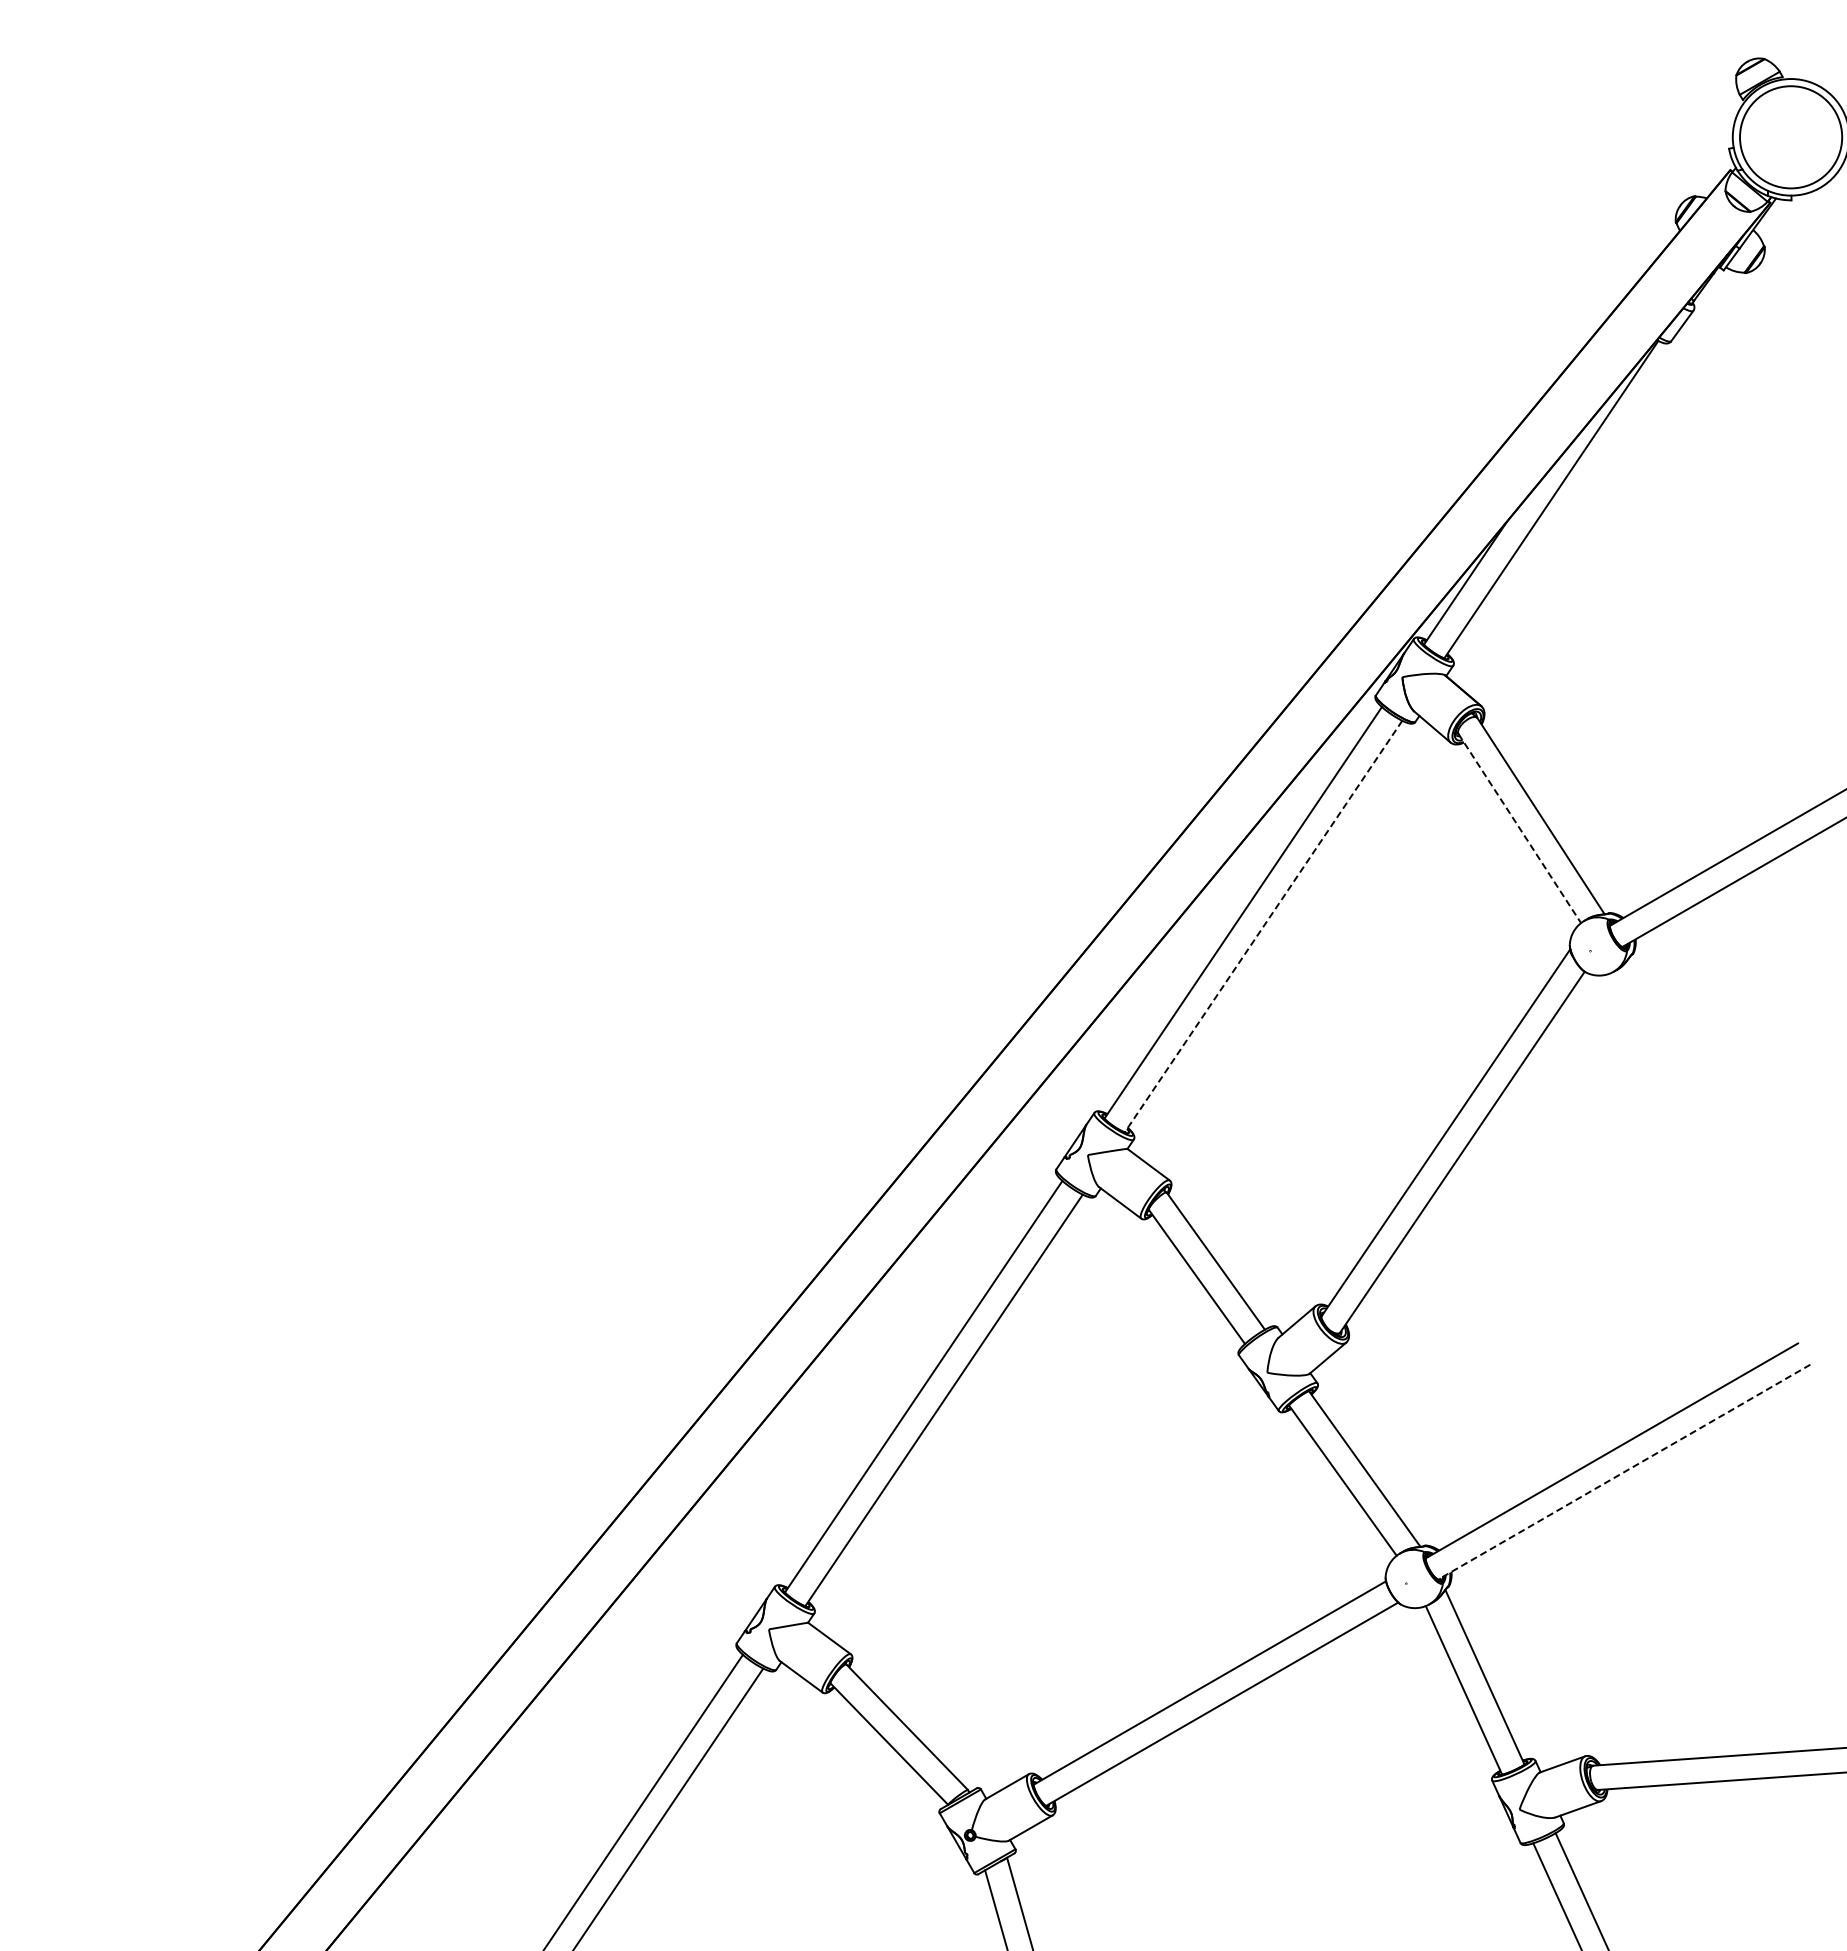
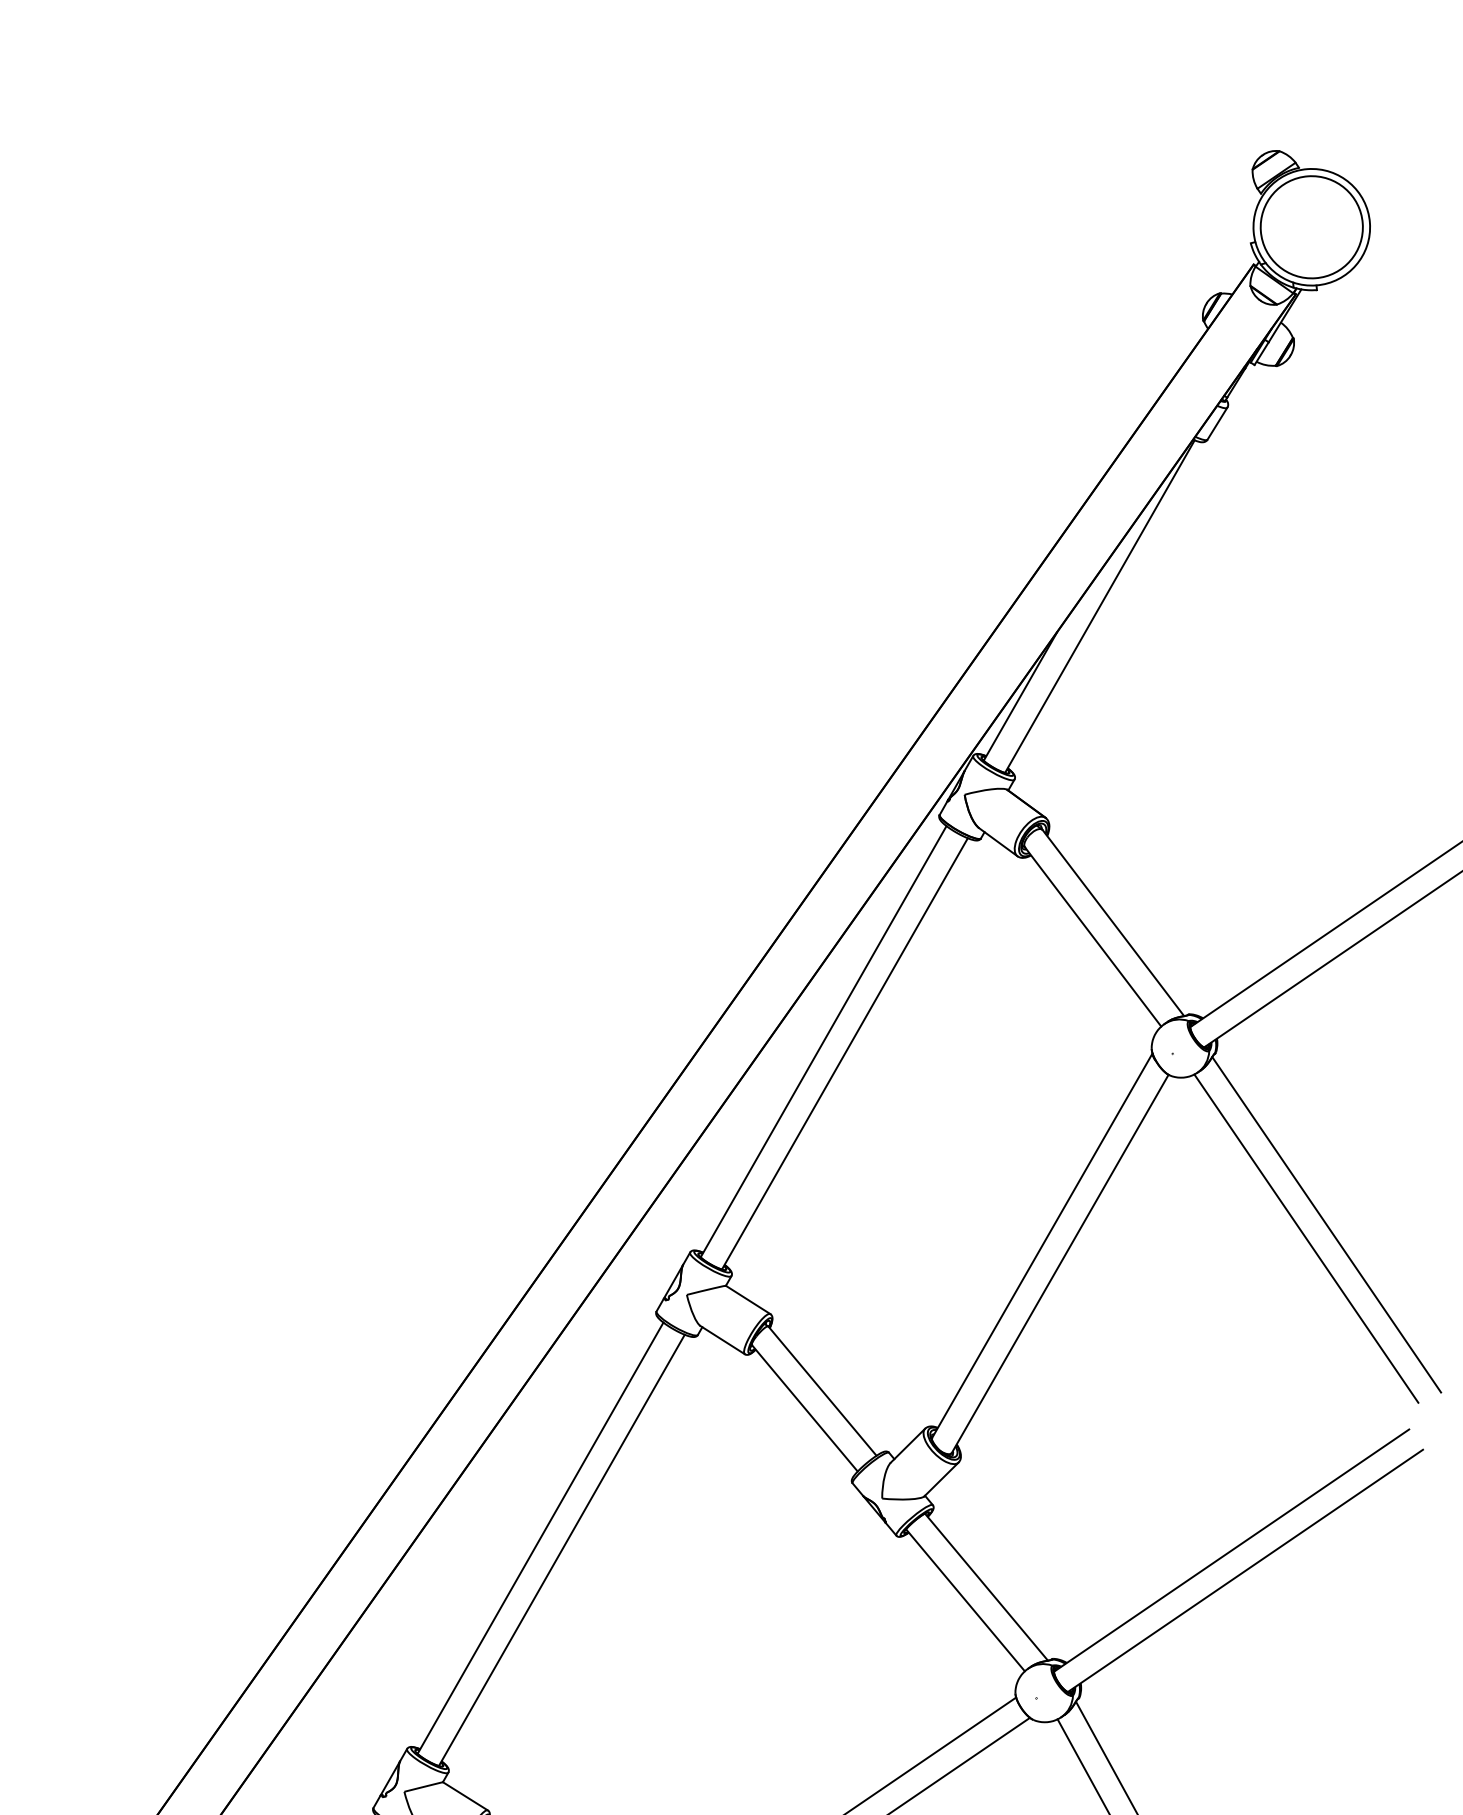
line: (1519, 828) -> (1092, 936), dashed -> solid
line: (1263, 926) -> (844, 1053), dashed -> solid
line: (1730, 1132) -> (1325, 1224), added
line: (1709, 1145) -> (1306, 1238), added
line: (1624, 1472) -> (1245, 1571), dashed -> solid

